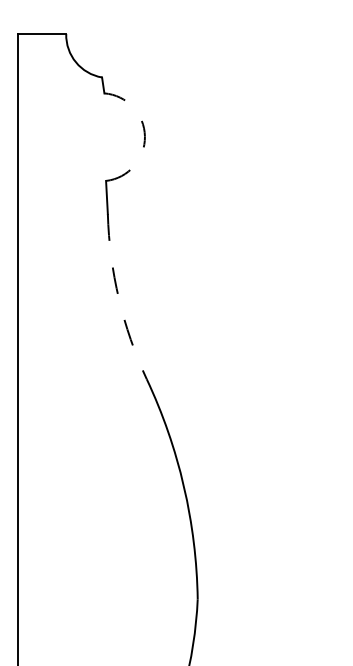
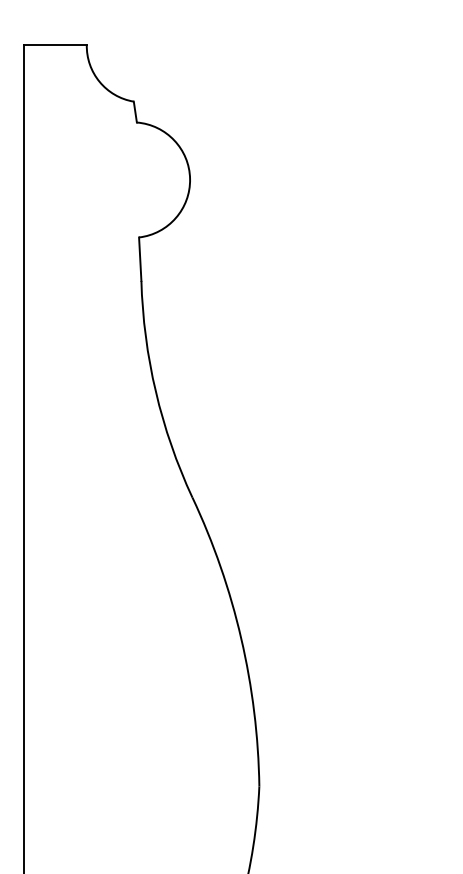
arc: (145, 136) -> (190, 179), dashed -> solid
arc: (118, 298) -> (155, 391), dashed -> solid

